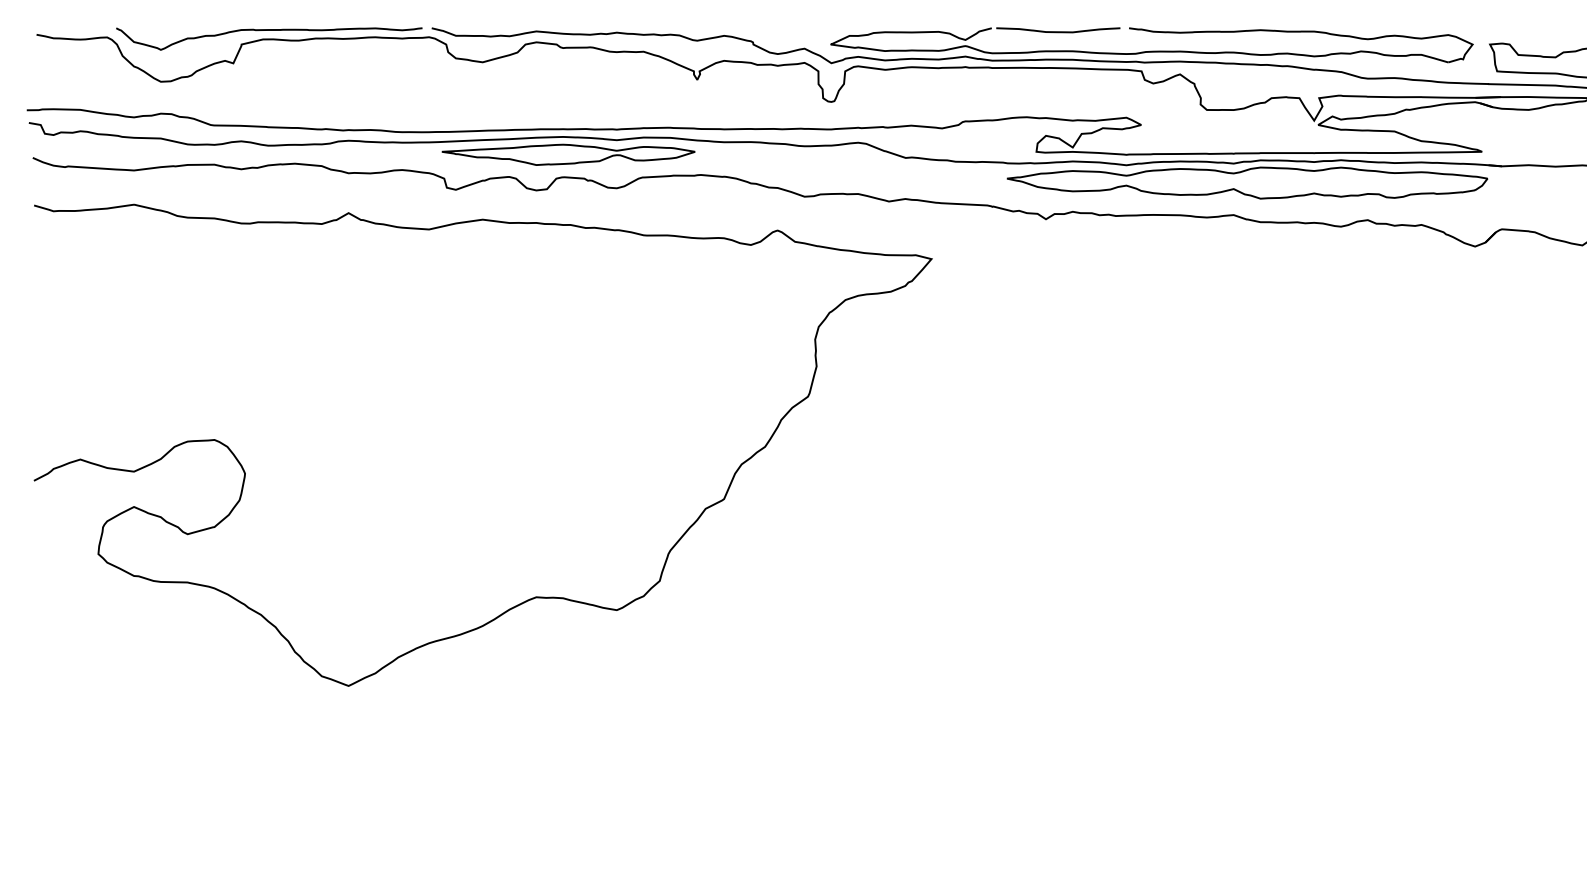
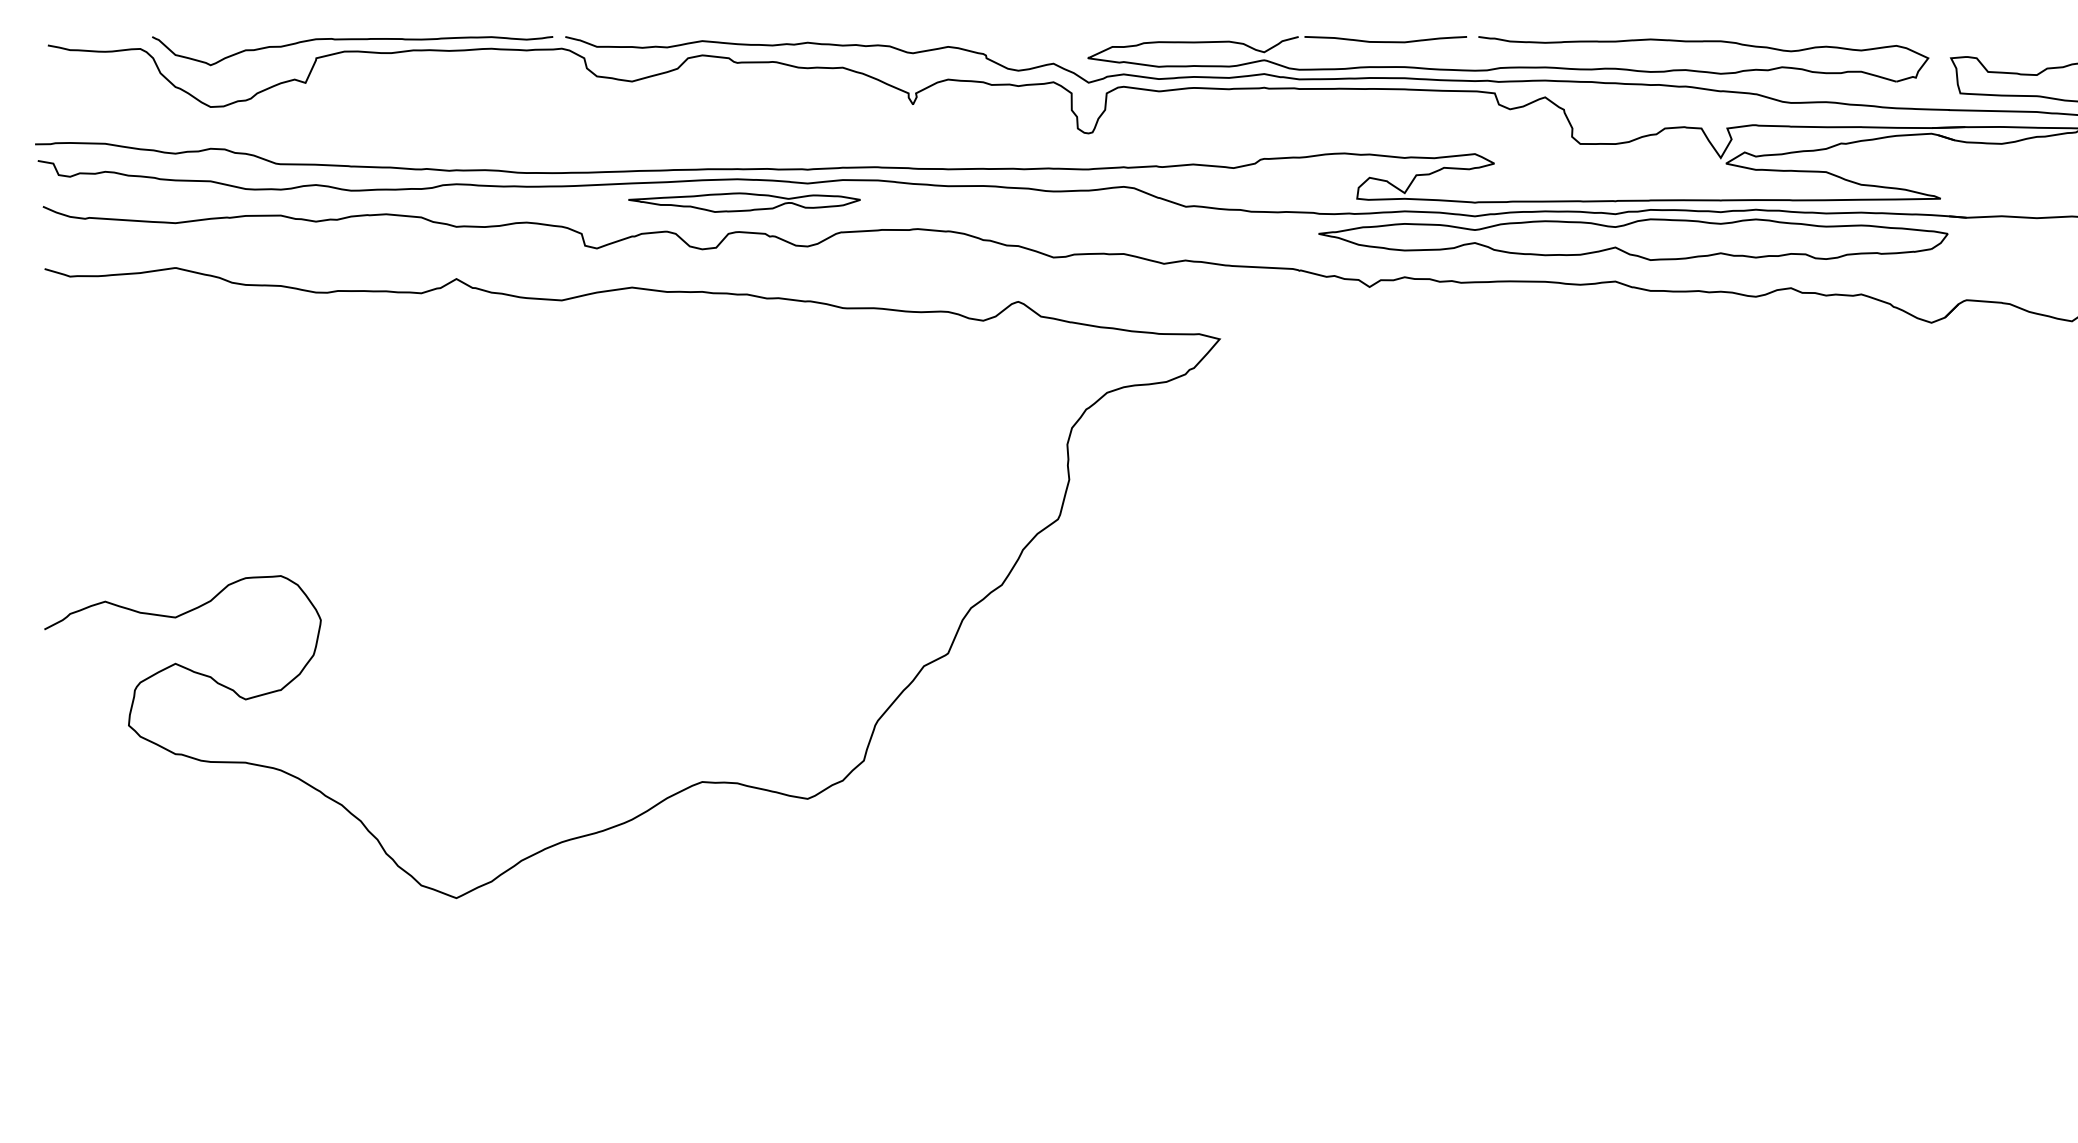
part: (568, 154) -> (744, 202), size x0.7

